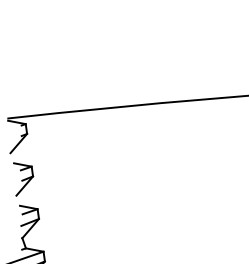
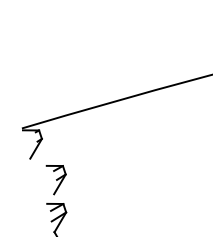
part: (23, 179) -> (57, 178), moved

